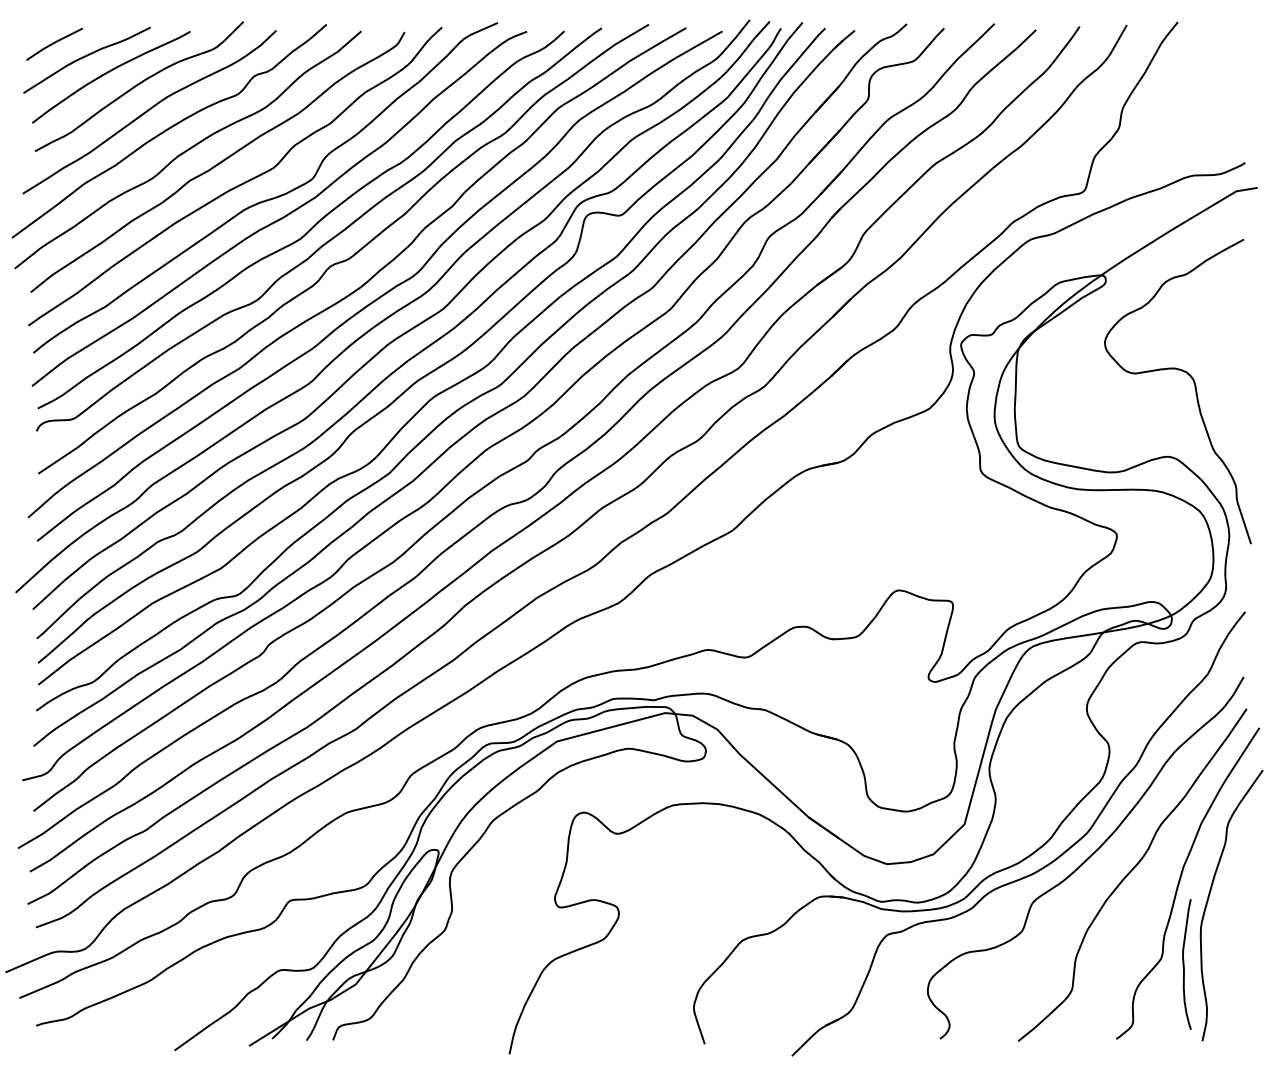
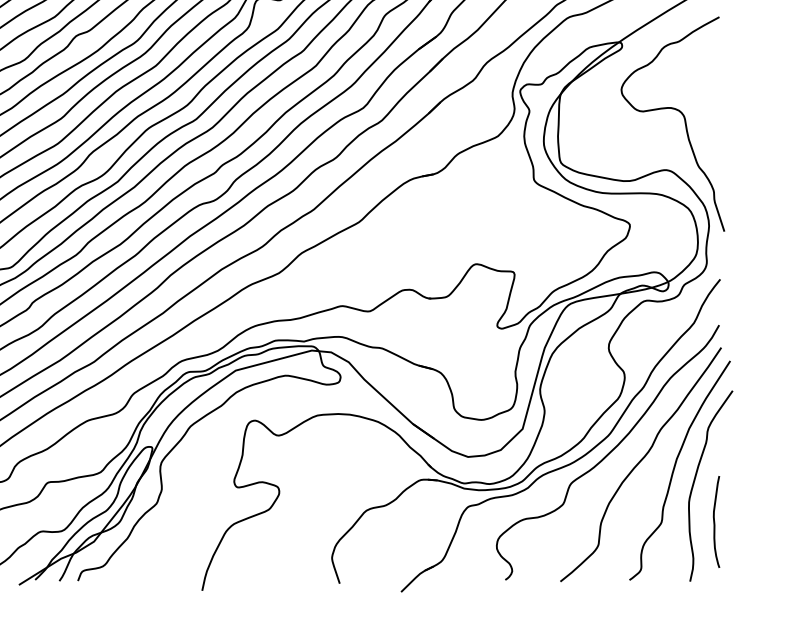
curve: (1184, 964) -> (714, 521), moved

